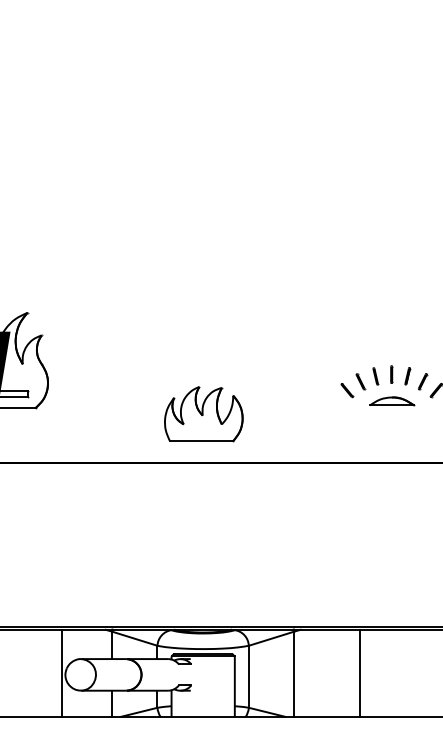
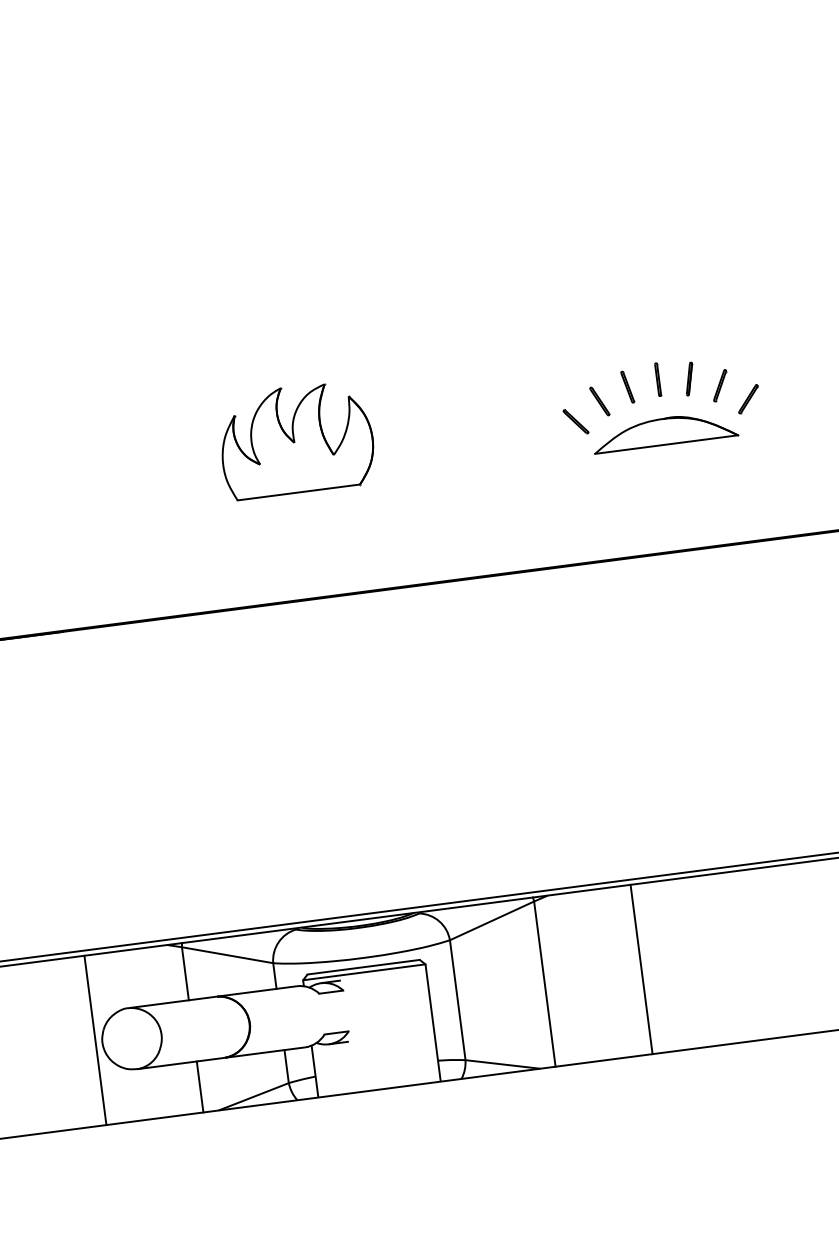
part: (392, 401) -> (666, 431), size x1.67
part: (203, 414) -> (295, 440), moved
line: (360, 673) -> (641, 969), moved

